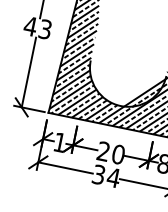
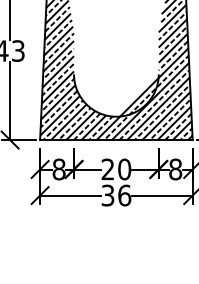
text: (59, 142) -> (58, 169), 1 -> 8
text: (113, 177) -> (124, 195), 34 -> 36

